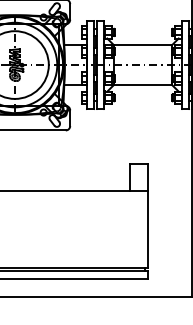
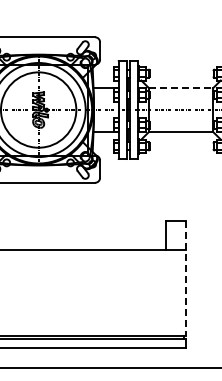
line: (143, 45) -> (181, 88), solid -> dashed
line: (147, 216) -> (186, 278), solid -> dashed

